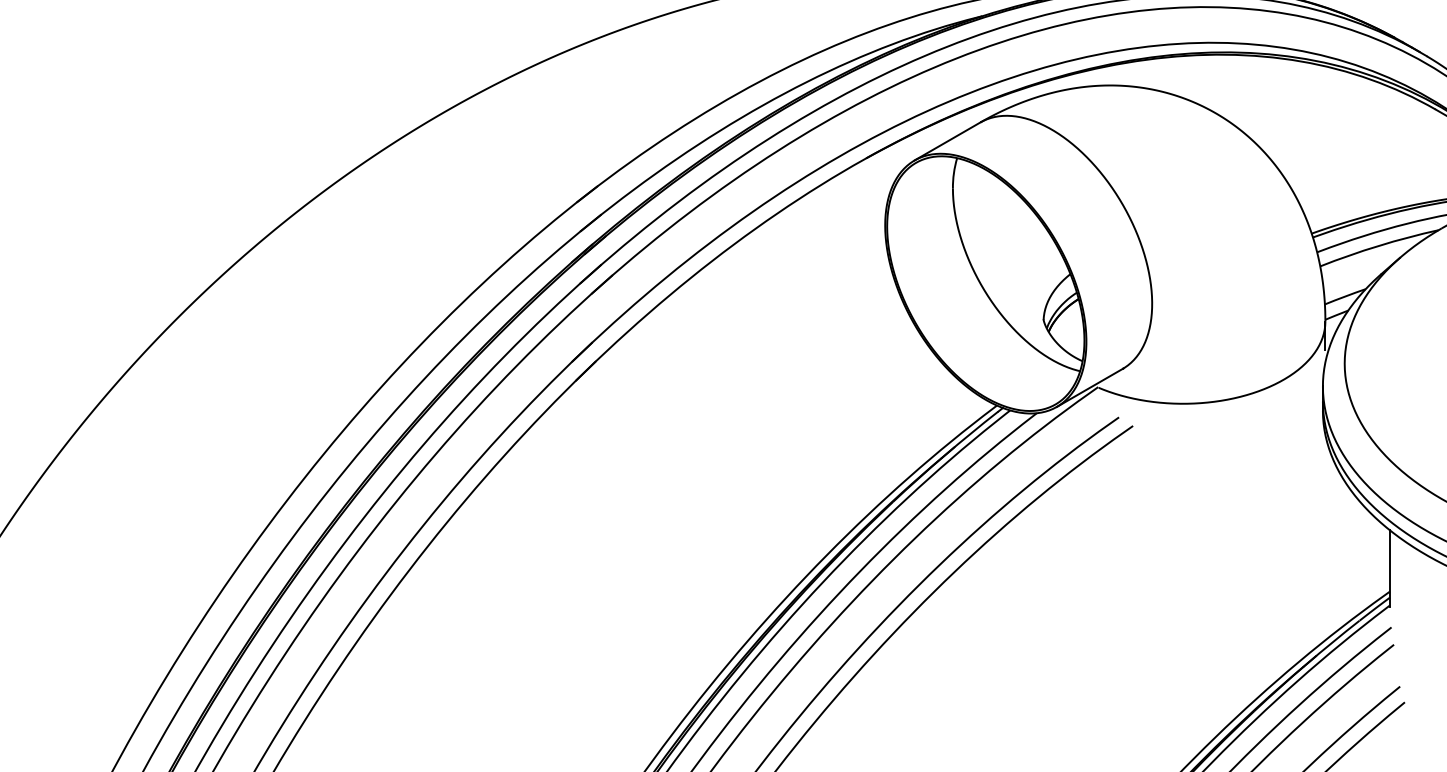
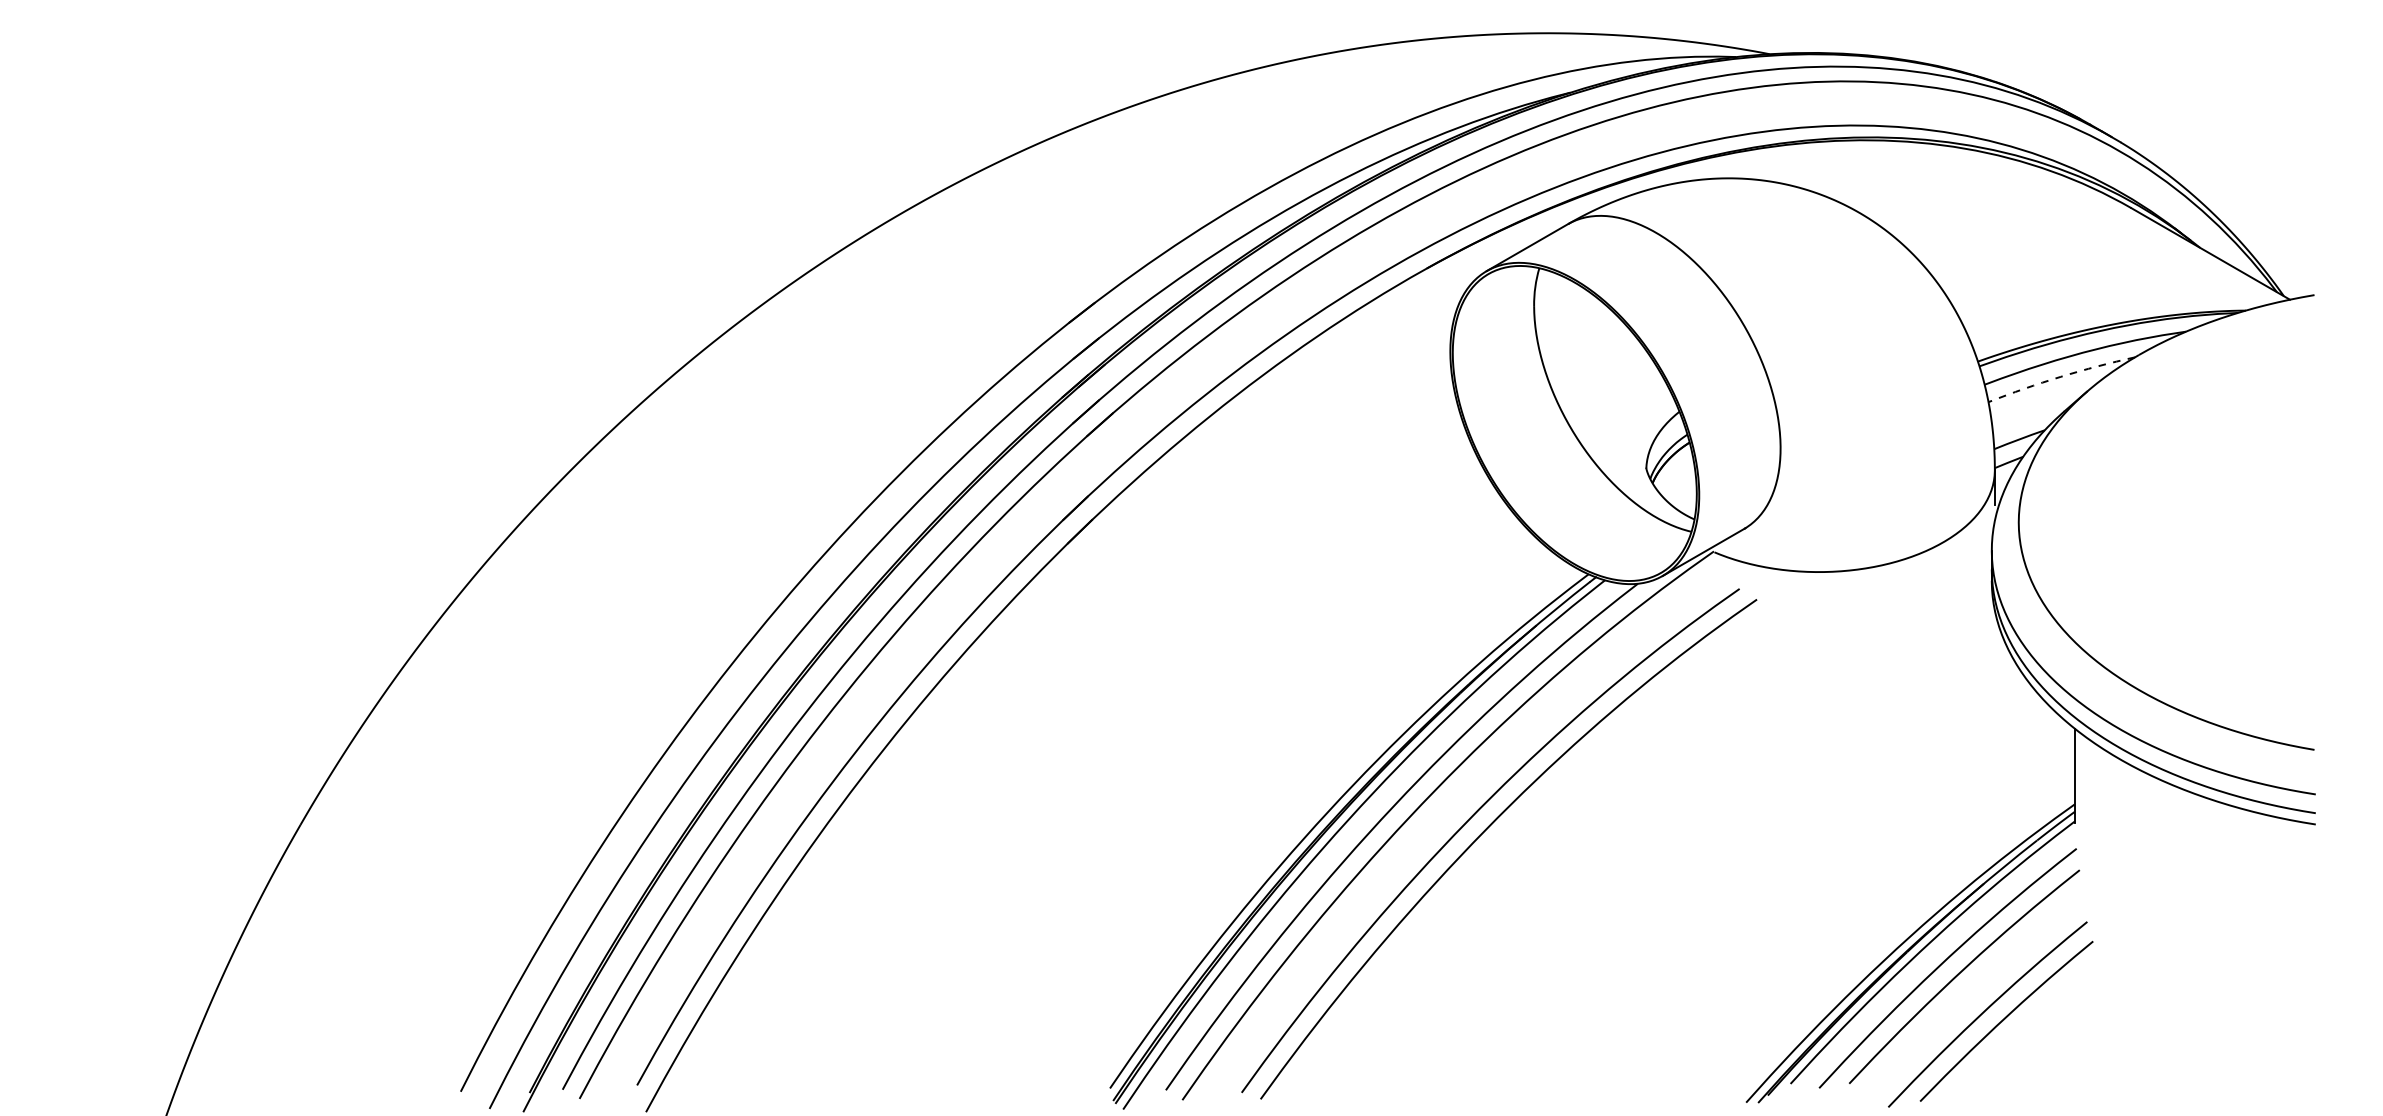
arc: (1378, 245) -> (2060, 376), solid -> dashed

